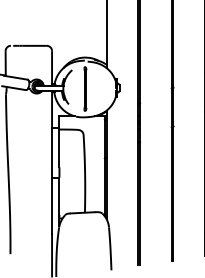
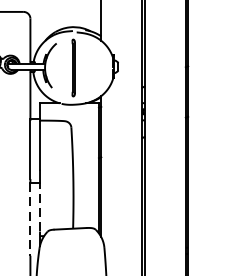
line: (59, 196) -> (40, 207), solid -> dashed
line: (52, 206) -> (30, 220), solid -> dashed

